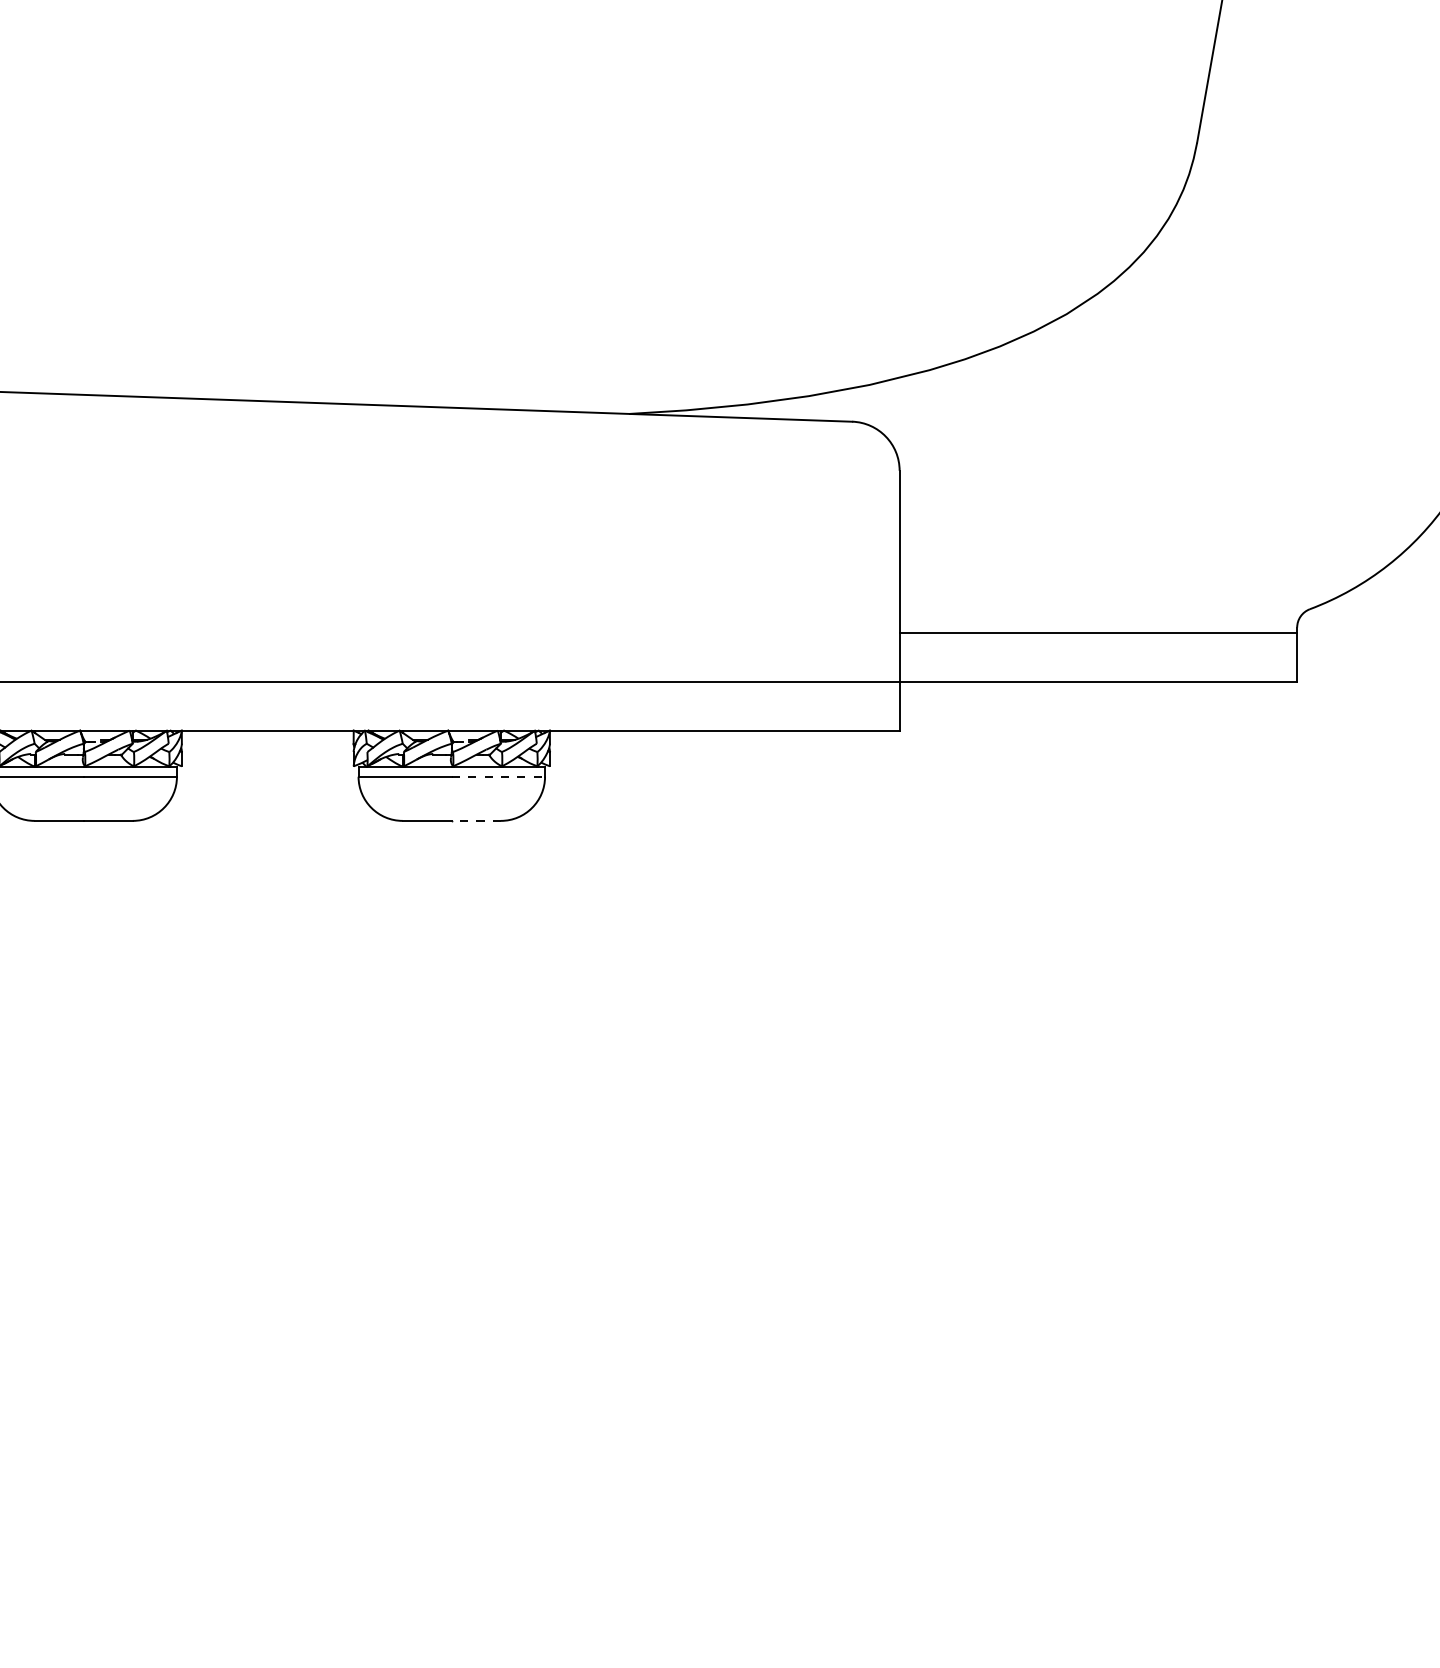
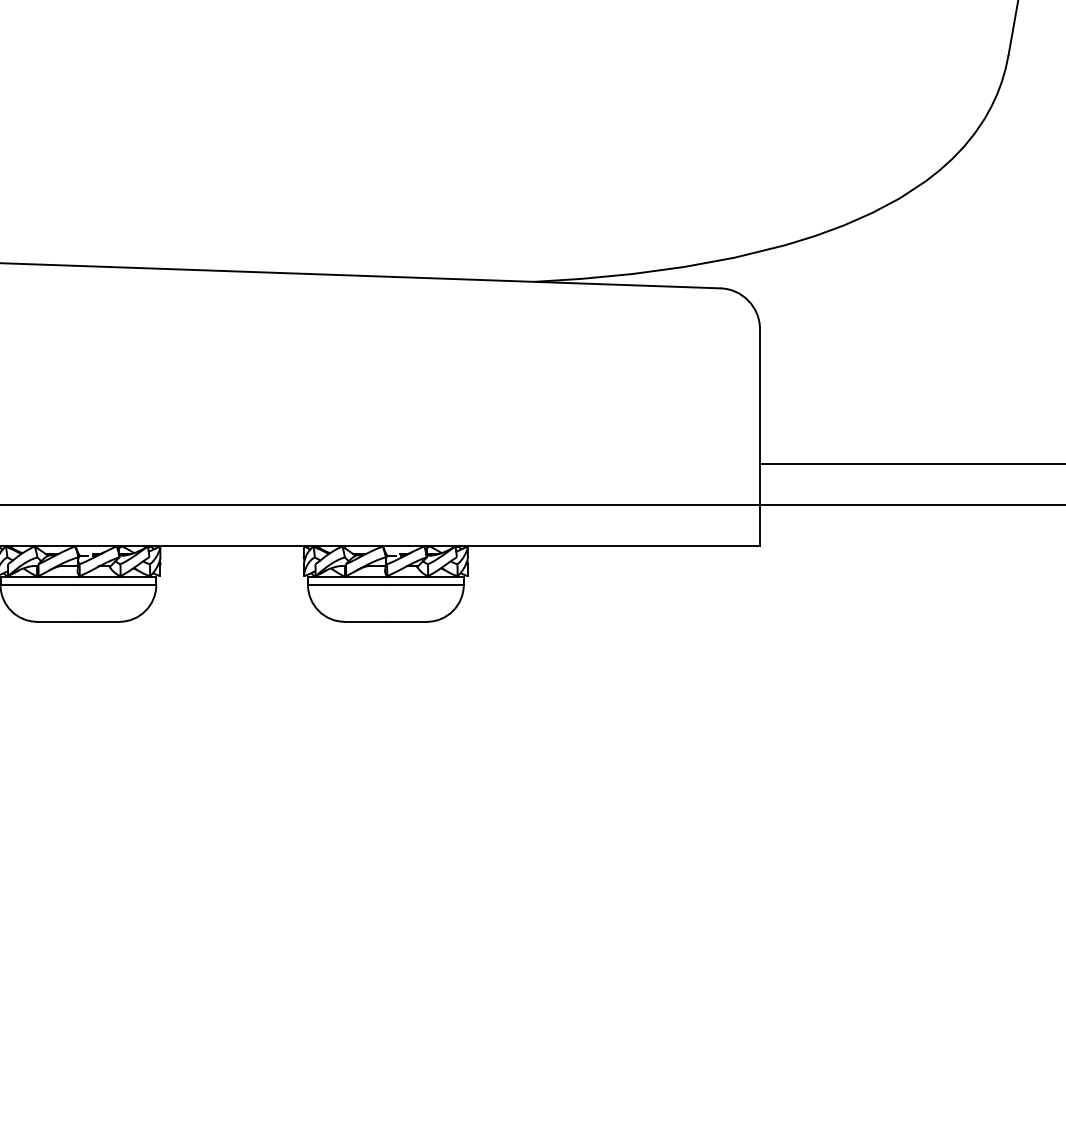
line: (498, 776) -> (424, 584), dashed -> solid
line: (476, 820) -> (406, 621), dashed -> solid

